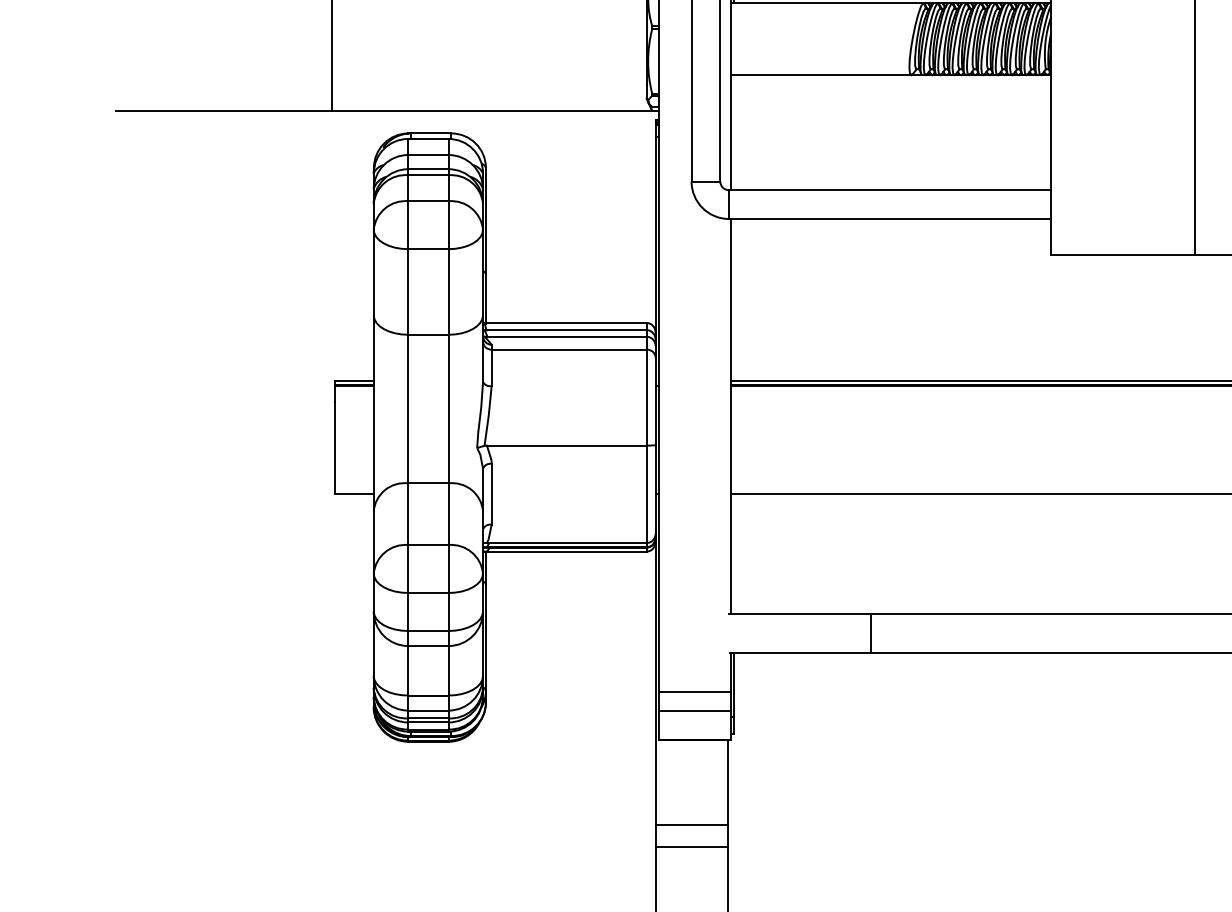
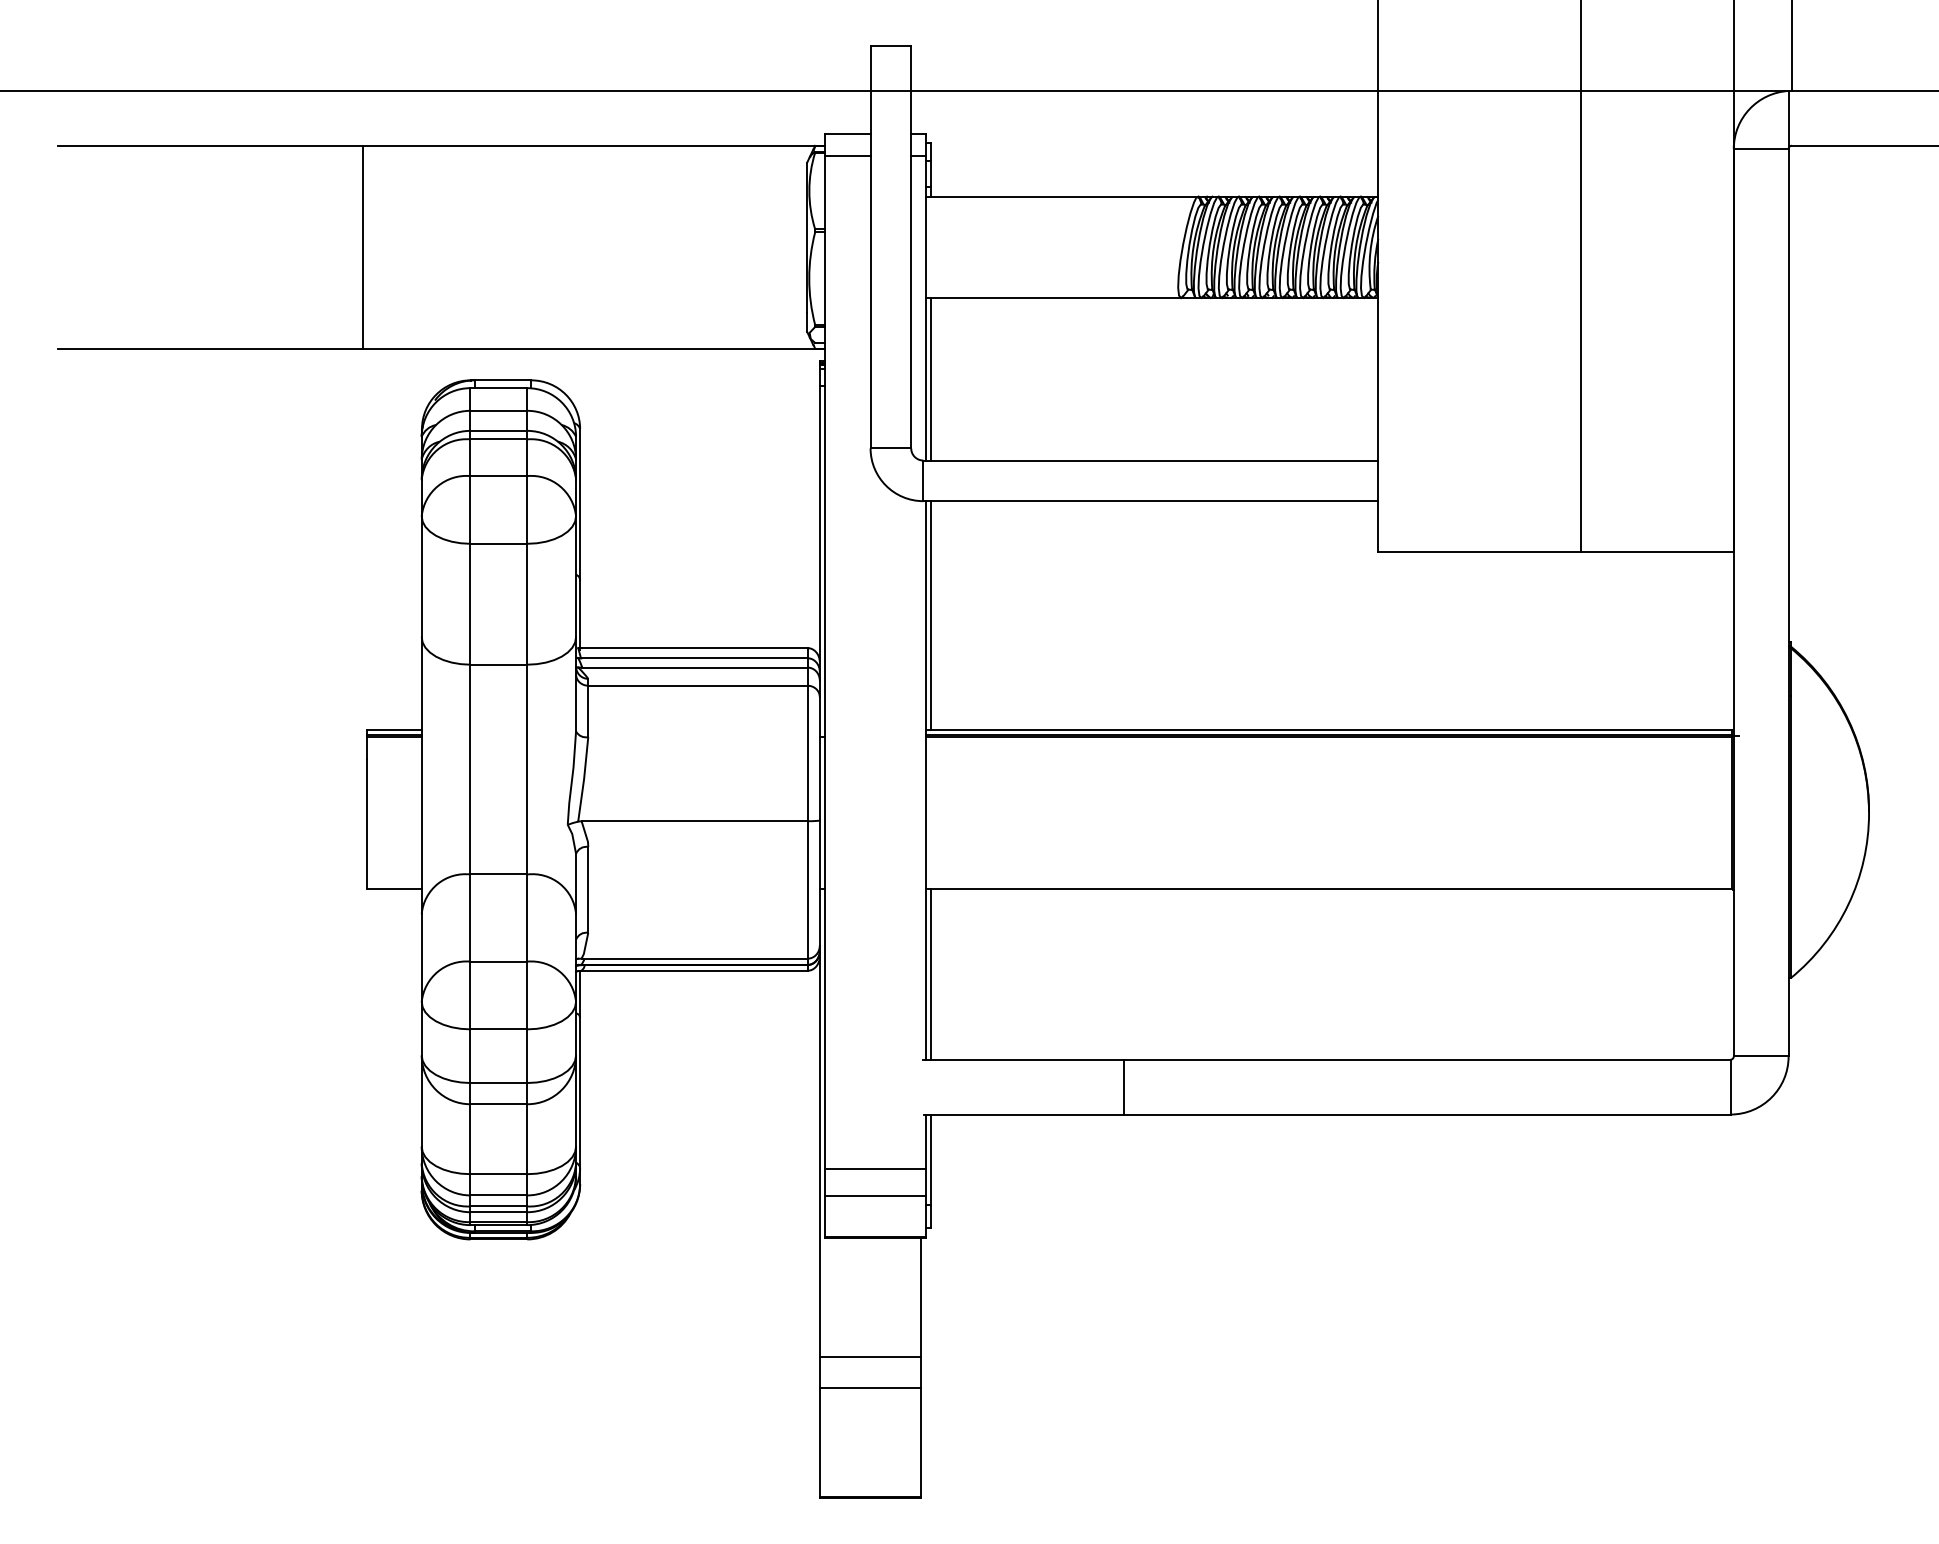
line: (734, 132) -> (931, 379), added
line: (734, 299) -> (931, 615), added
line: (734, 554) -> (931, 974), added

